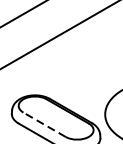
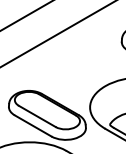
line: (43, 124) -> (36, 116), dashed -> solid

